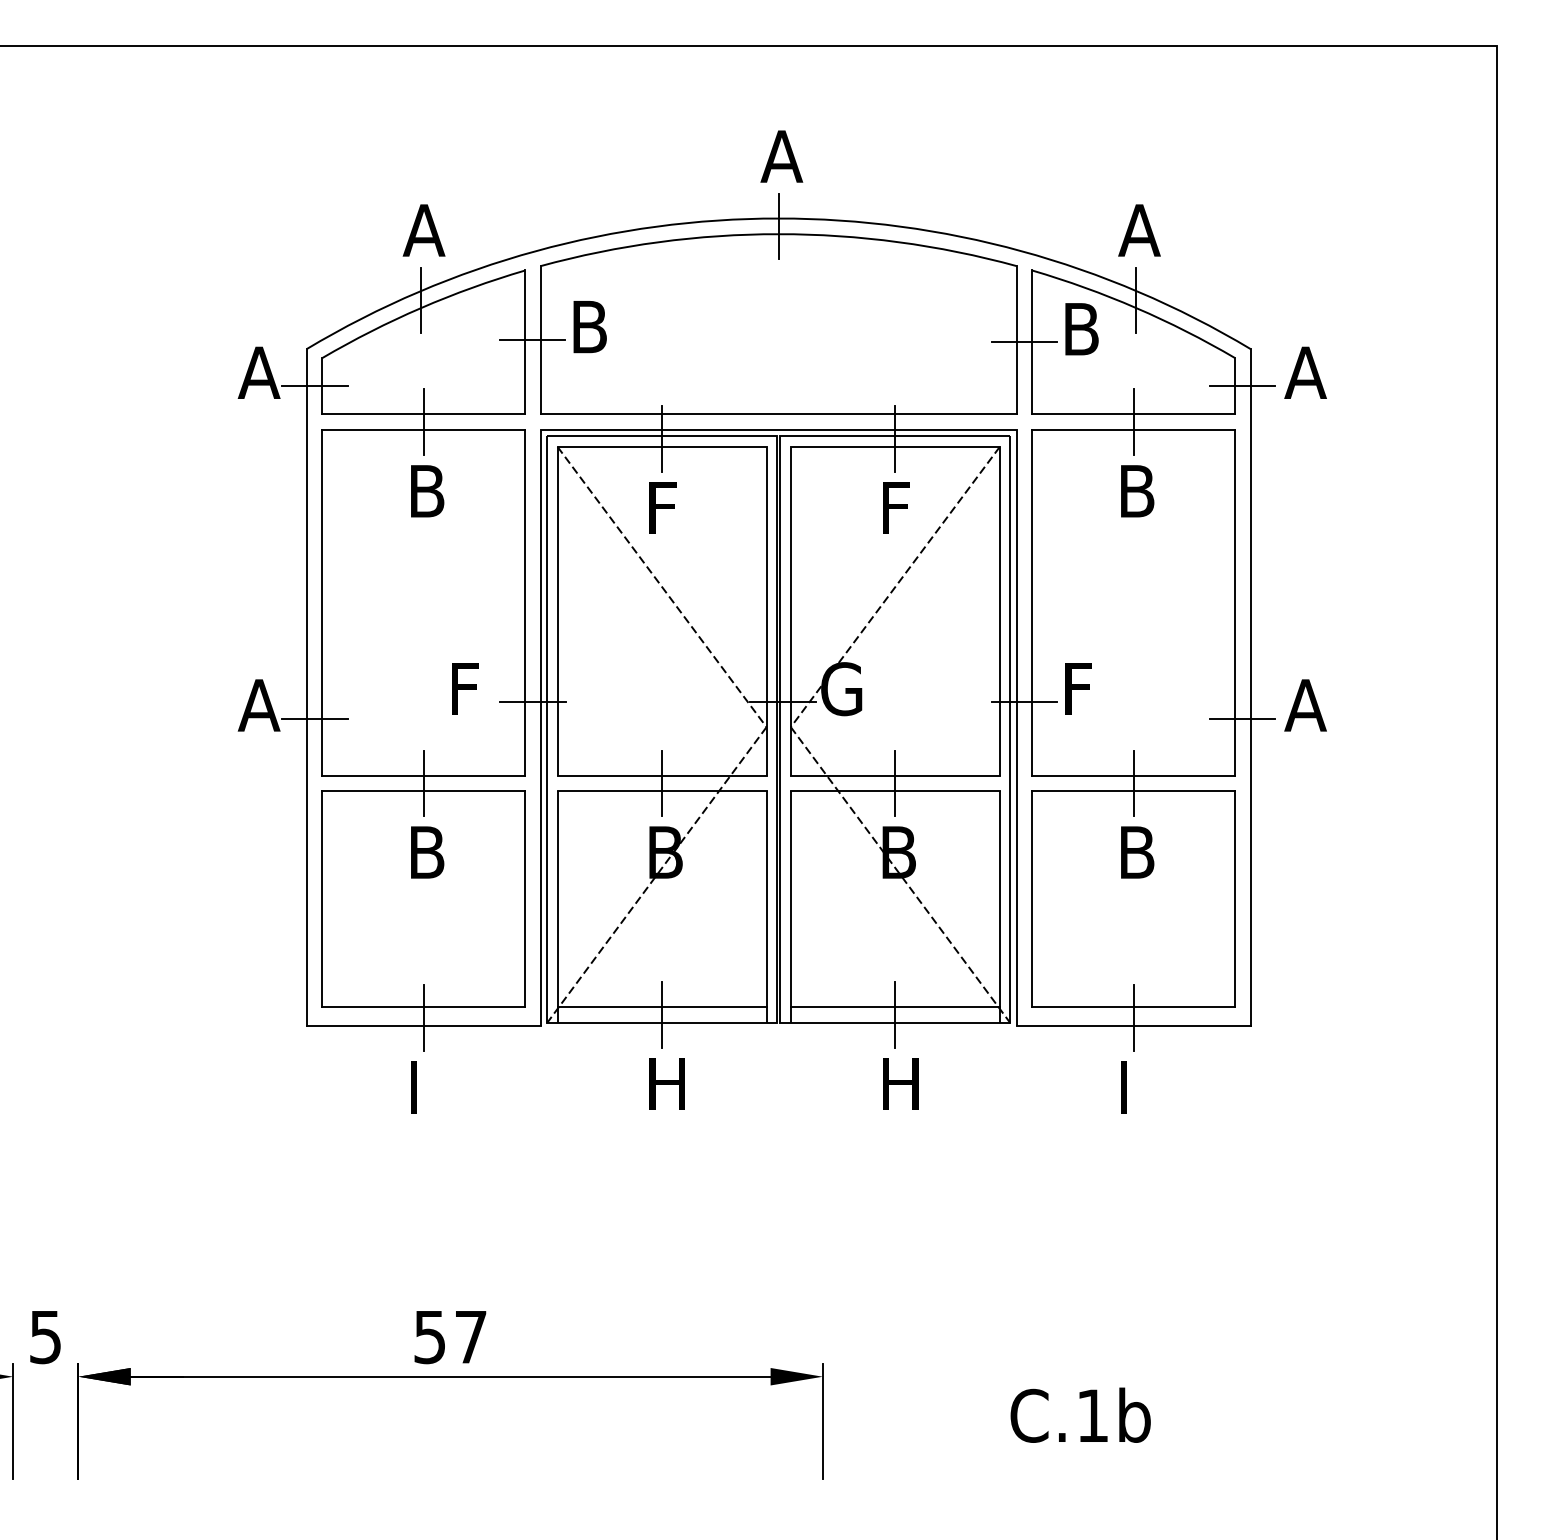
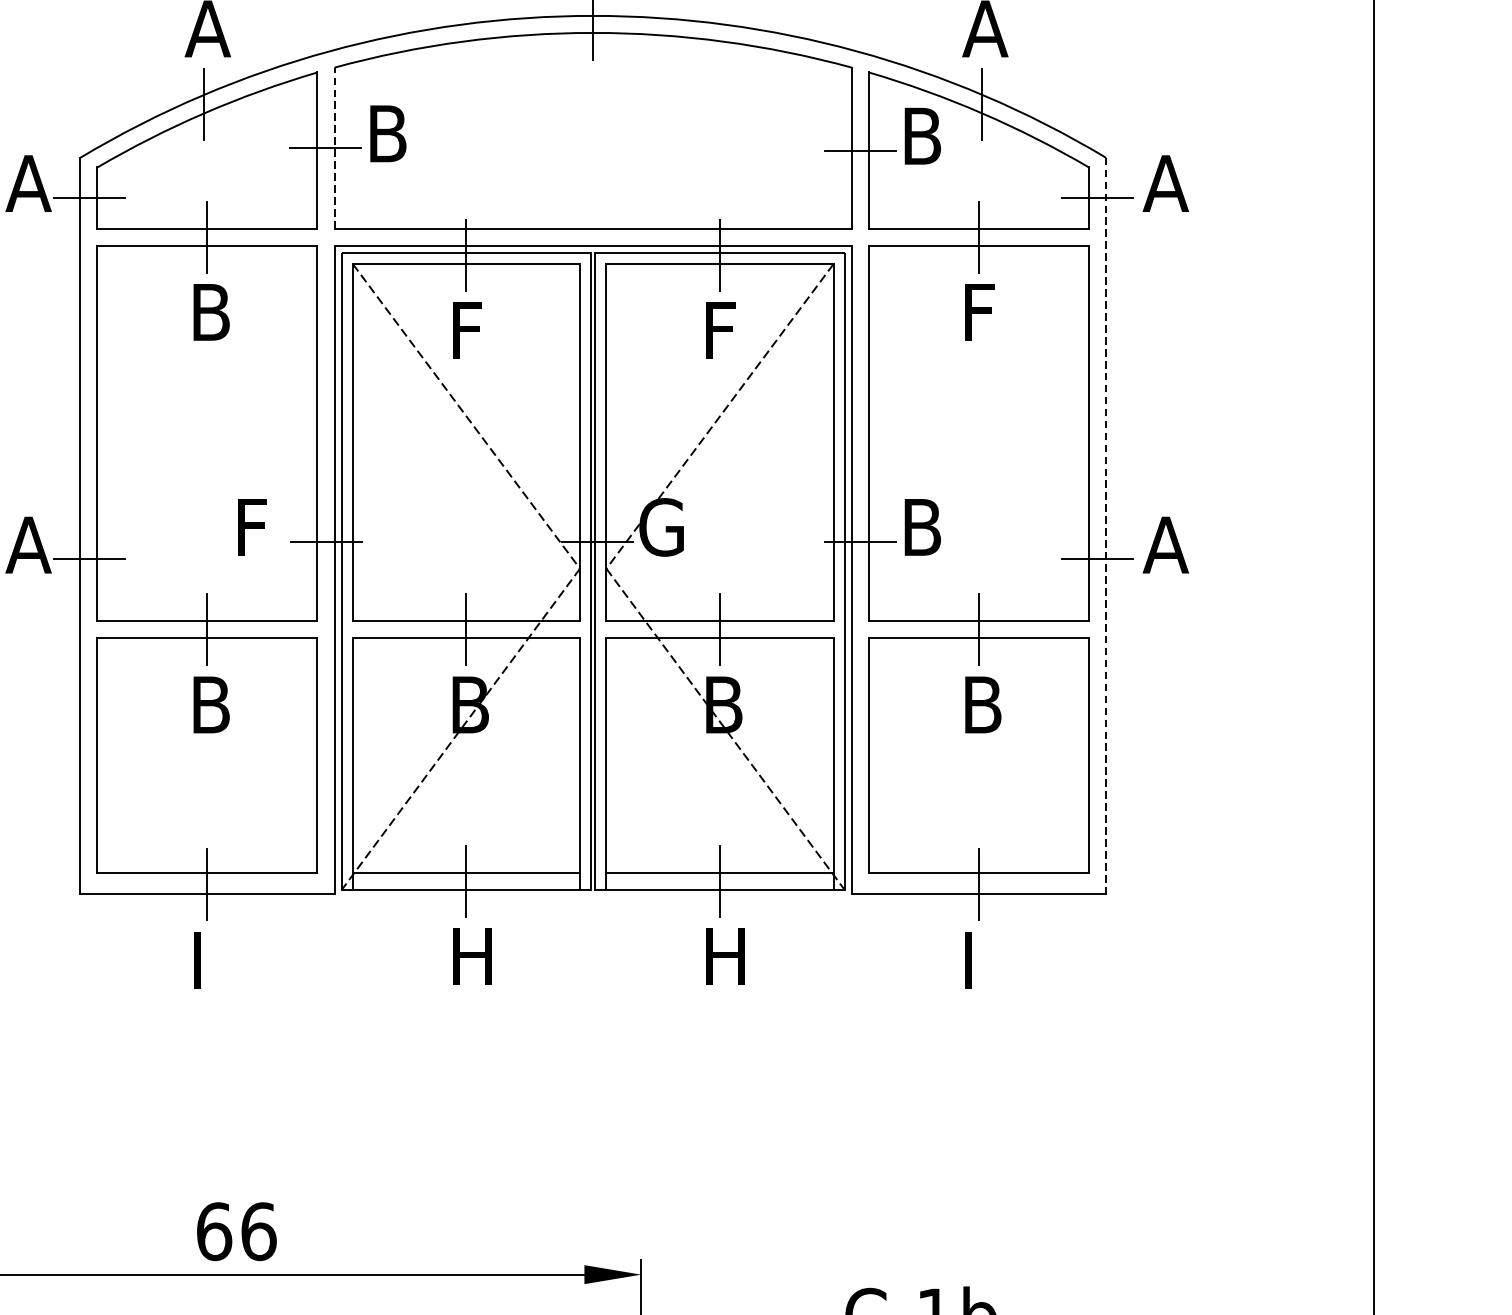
line: (540, 339) -> (334, 147), solid -> dashed
text: (1137, 491) -> (983, 312), B -> F
line: (1250, 687) -> (1105, 525), solid -> dashed
text: (1081, 689) -> (922, 527), F -> B
text: (450, 1337) -> (236, 1232), 57 -> 66

